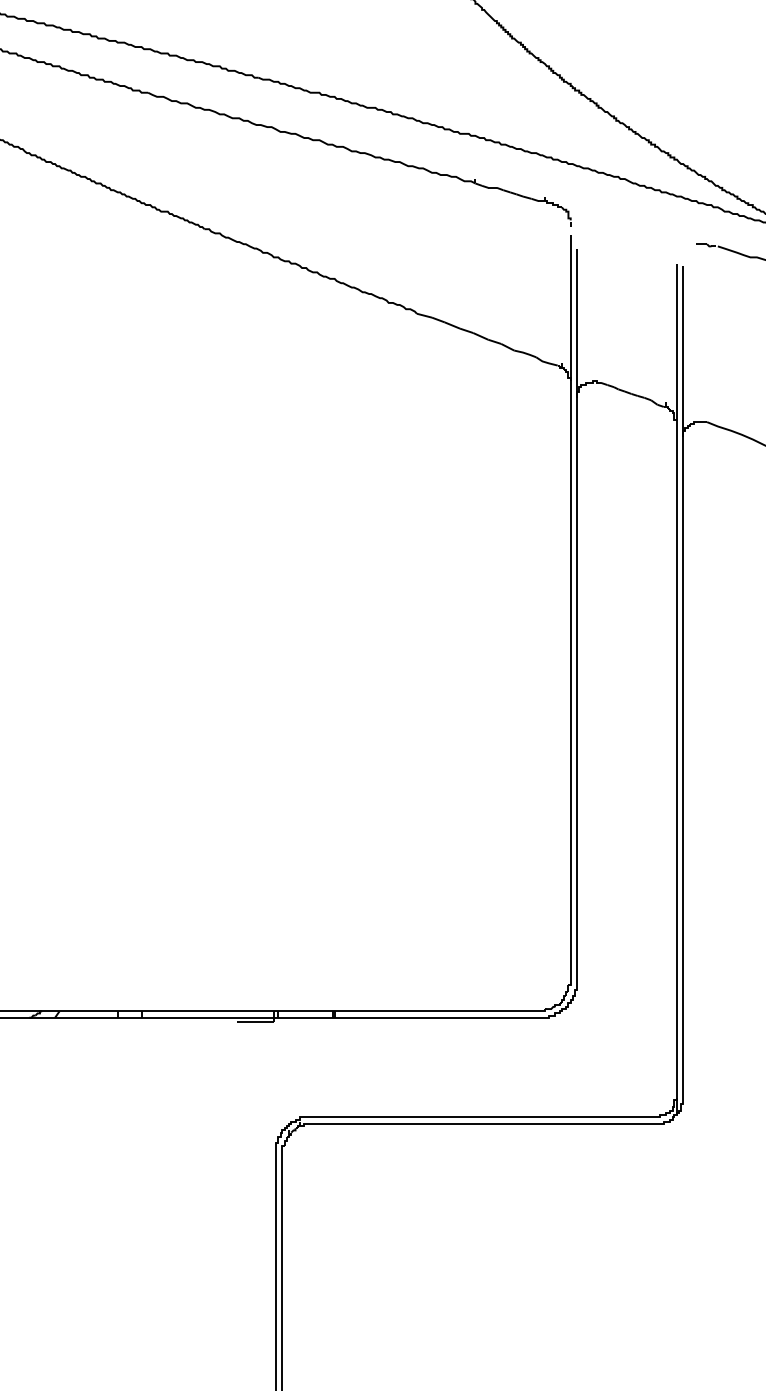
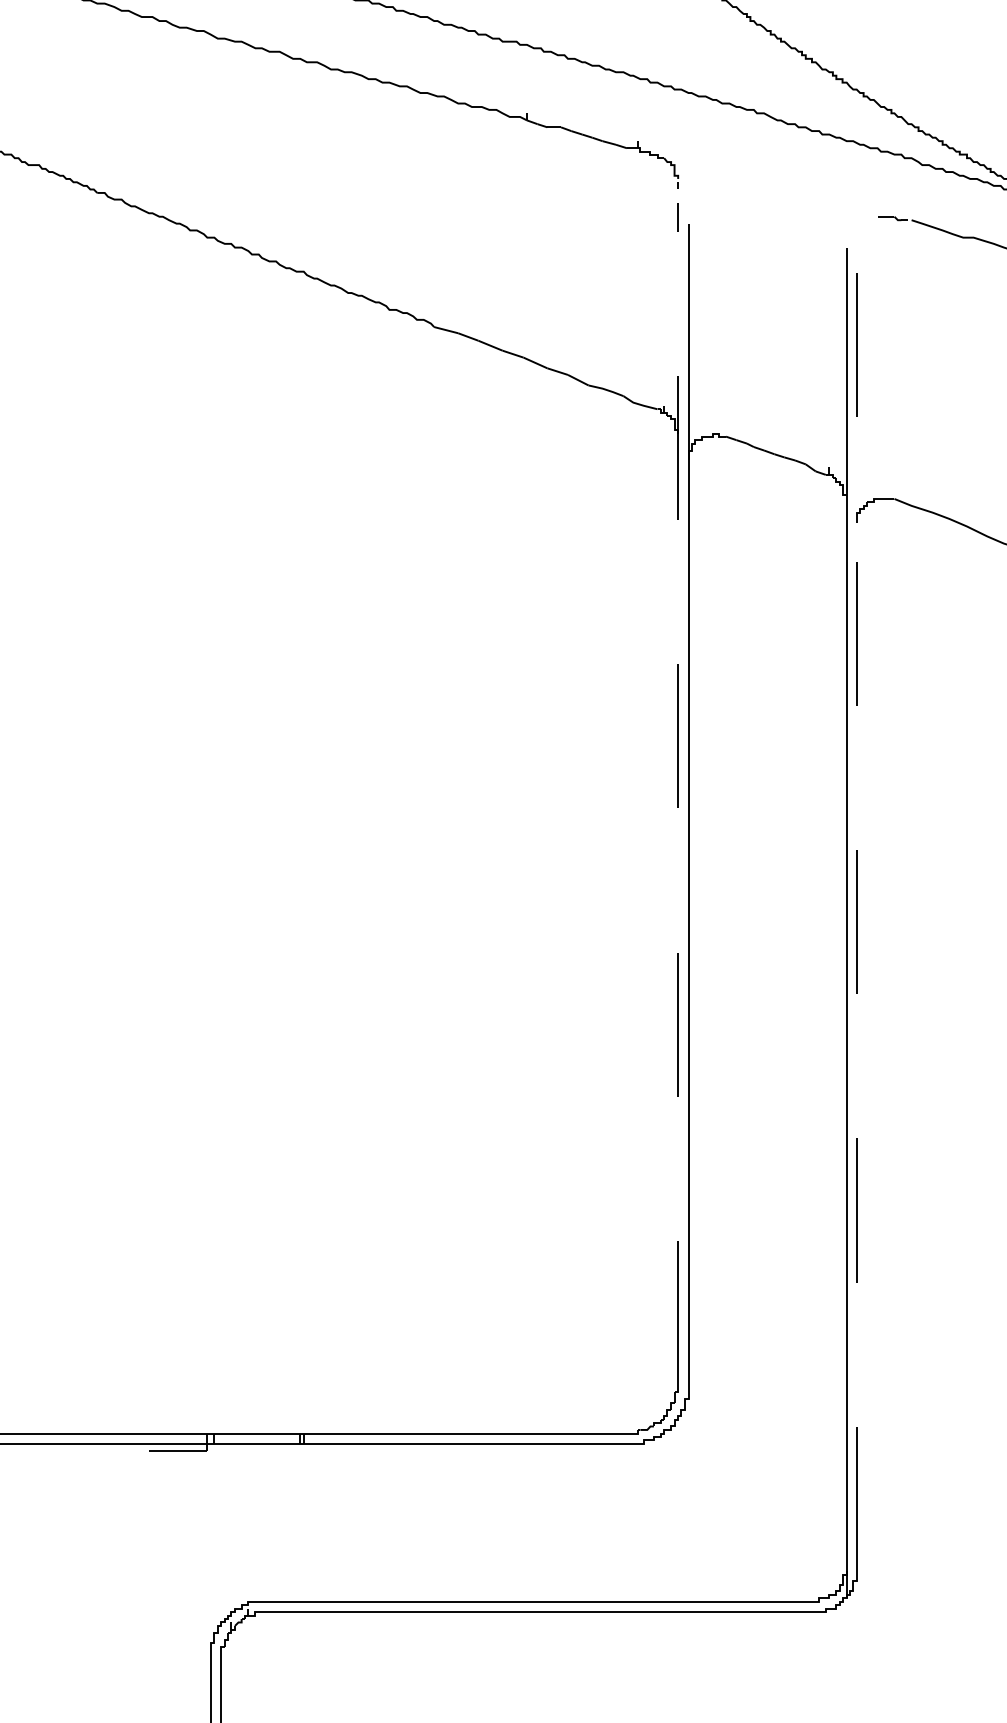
line: (570, 608) -> (677, 794), solid -> dashed
line: (683, 681) -> (857, 910), solid -> dashed

